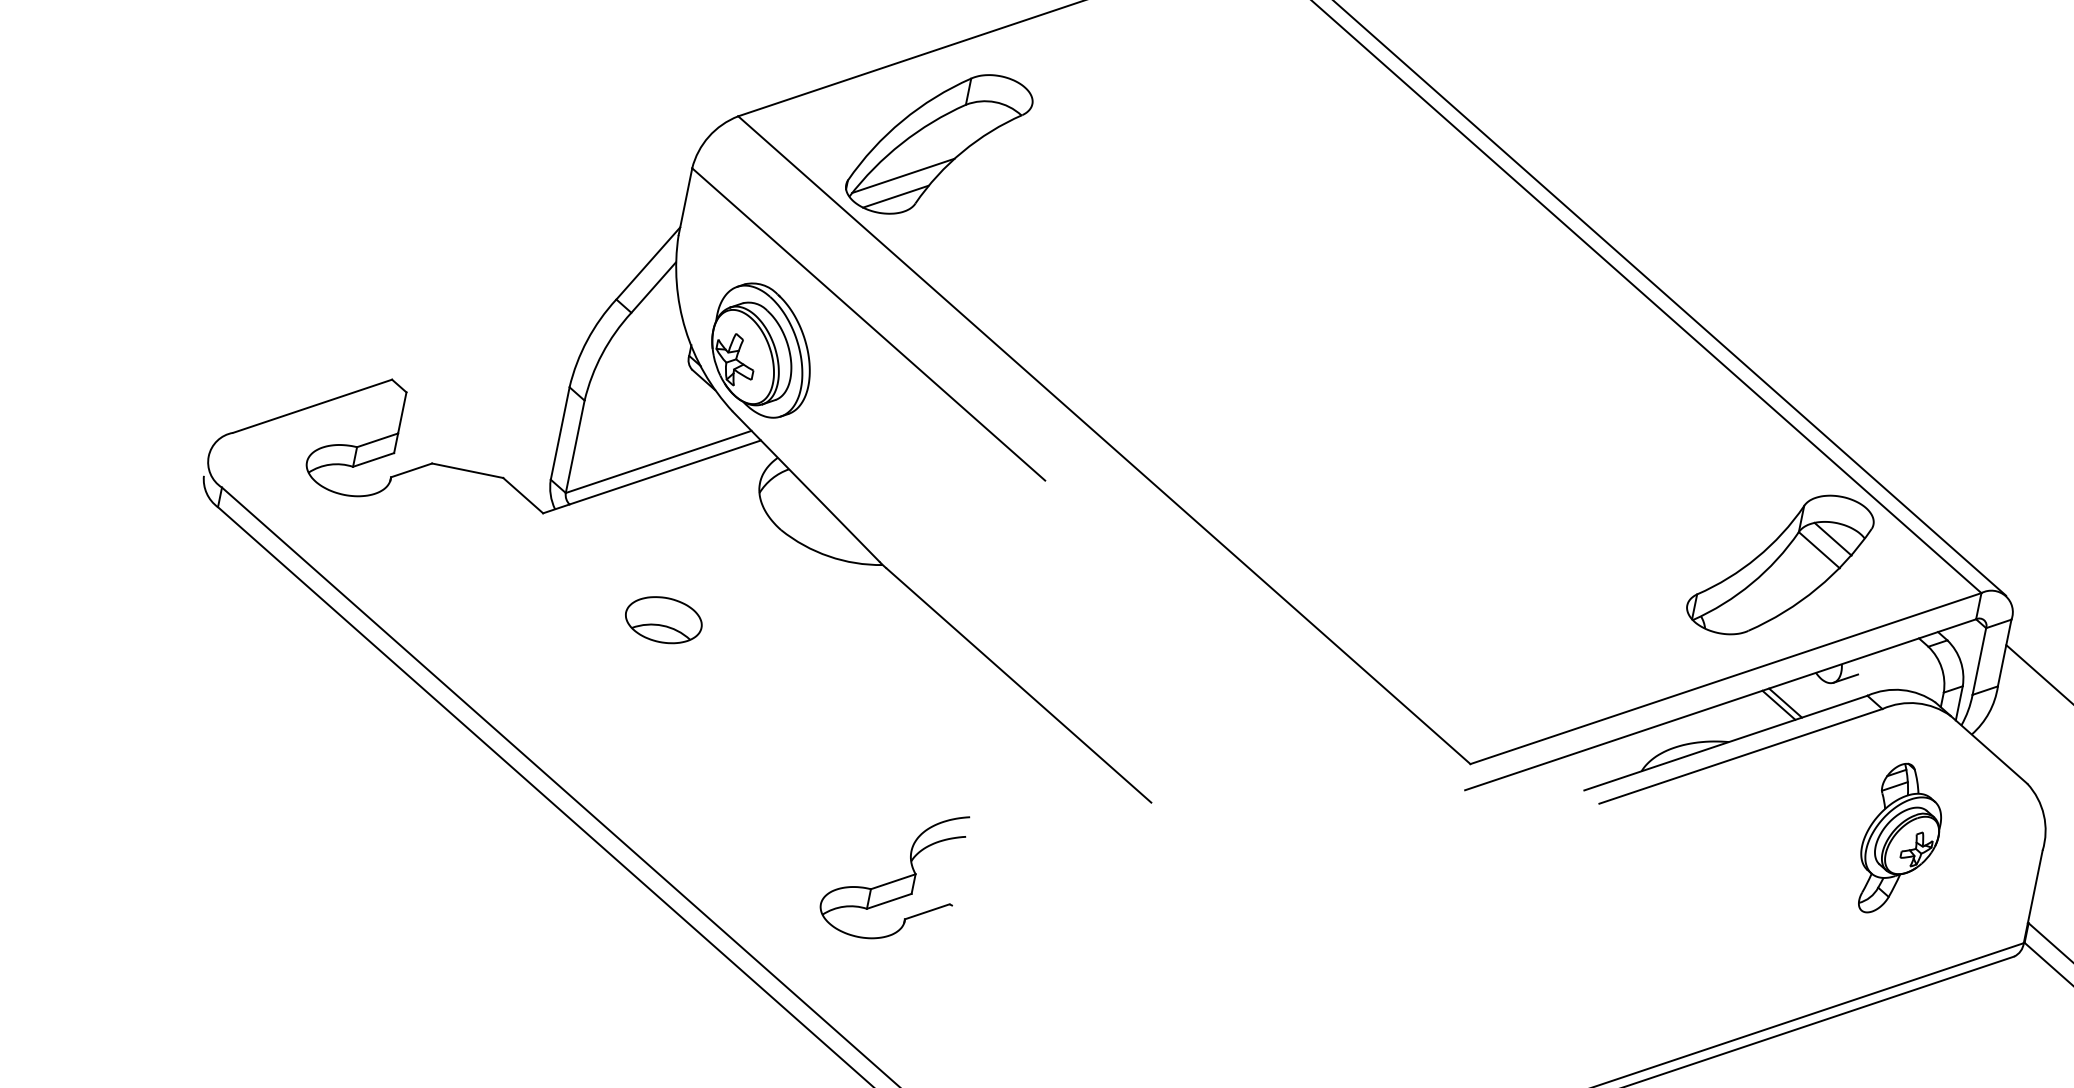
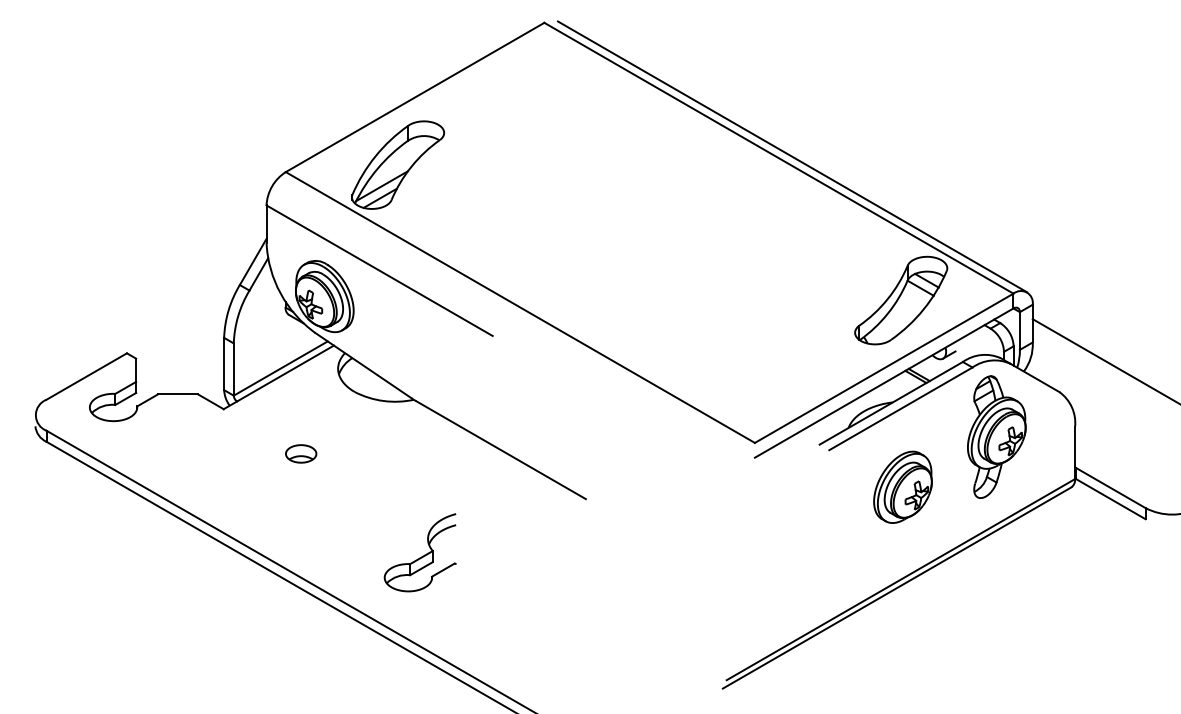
part: (664, 619) -> (301, 453), size x0.71
part: (1900, 839) -> (996, 436), size x1.43
part: (891, 872) -> (419, 552), moved
part: (1715, 894) -> (902, 486), added

